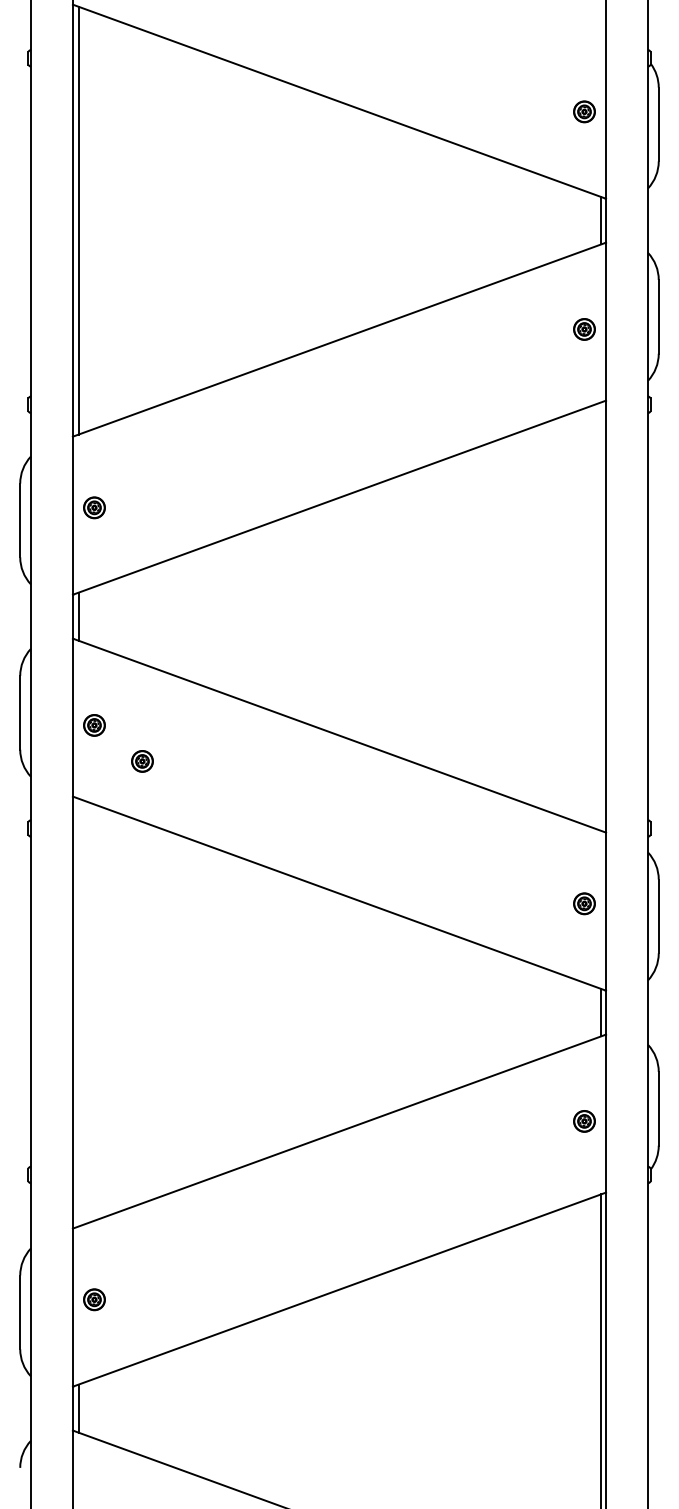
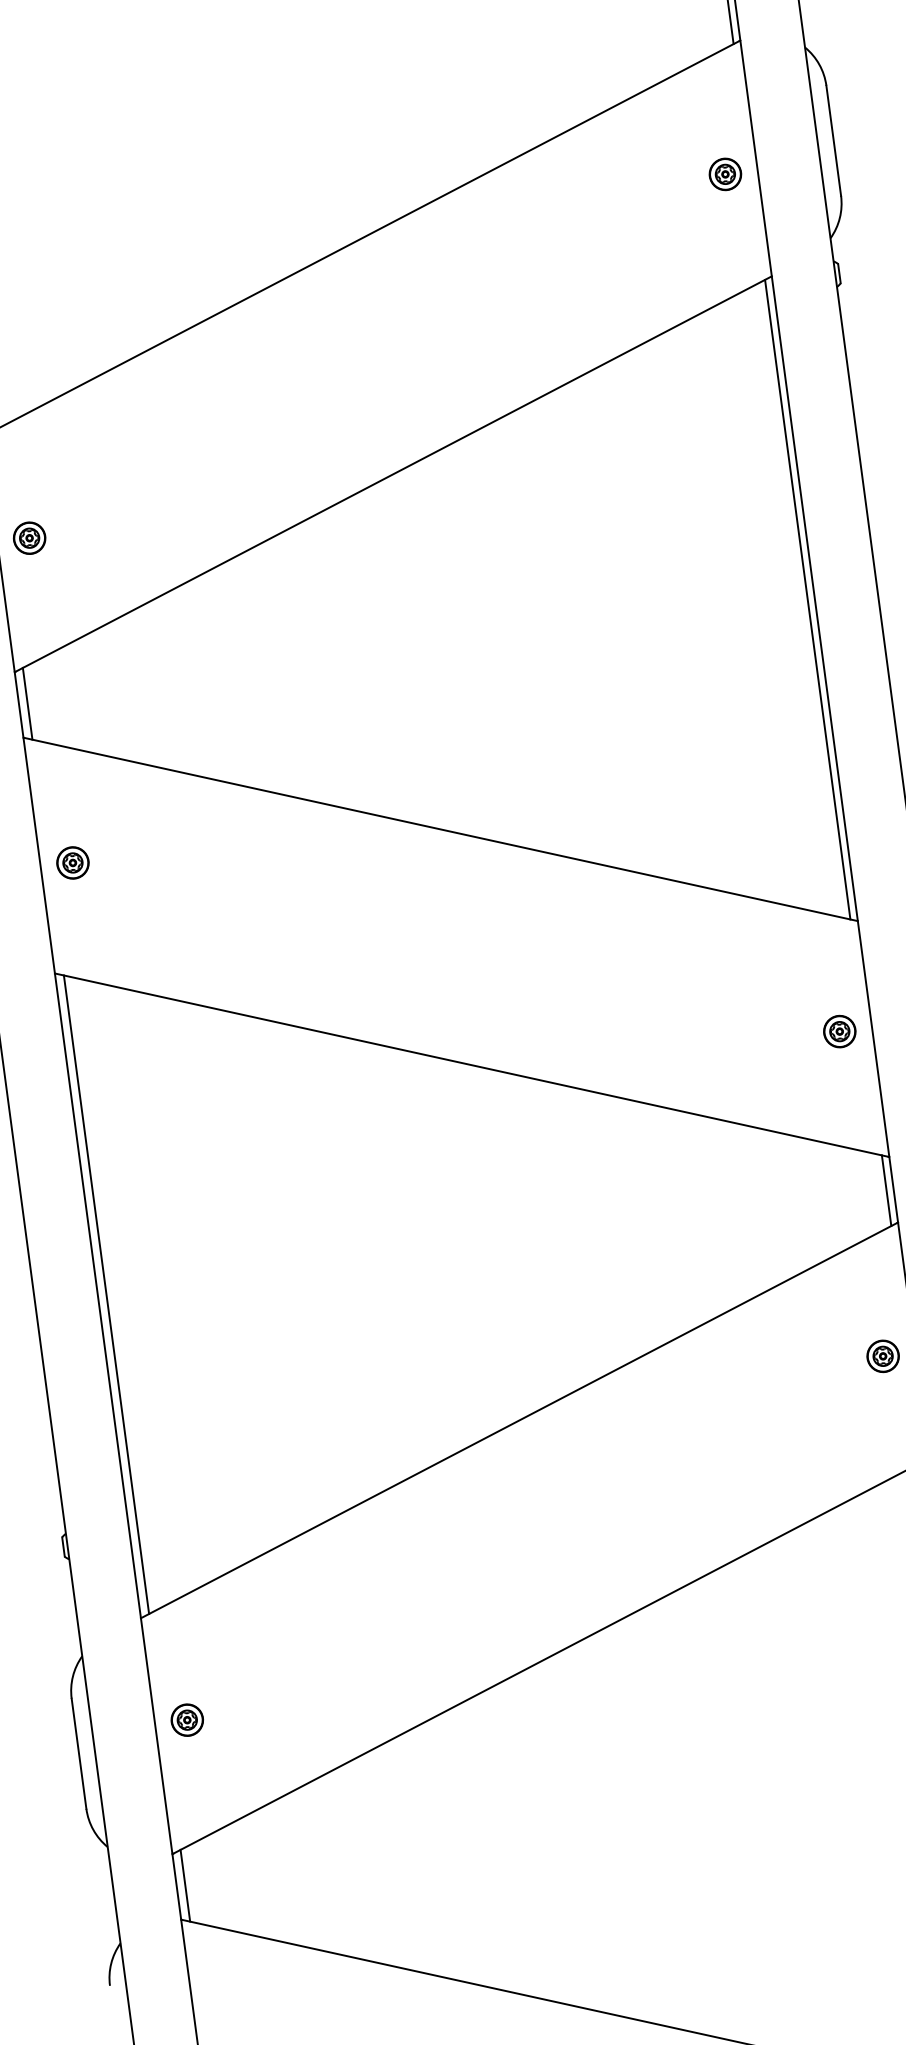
line: (601, 616) -> (807, 599), added
part: (142, 761) -> (151, 907), removed
line: (78, 1012) -> (106, 1294), added

